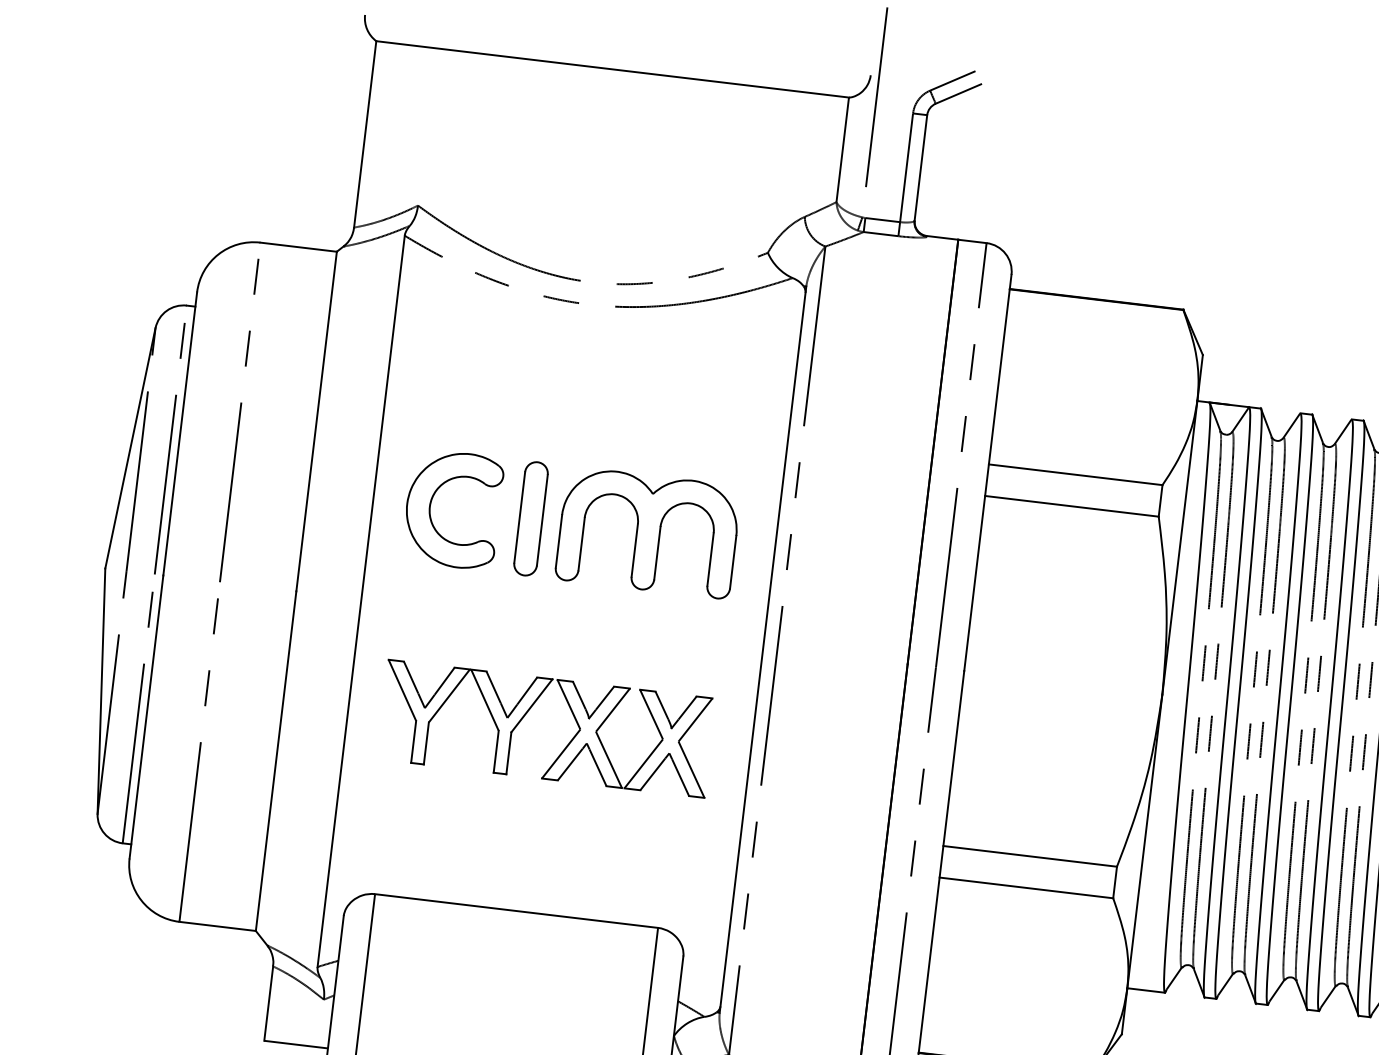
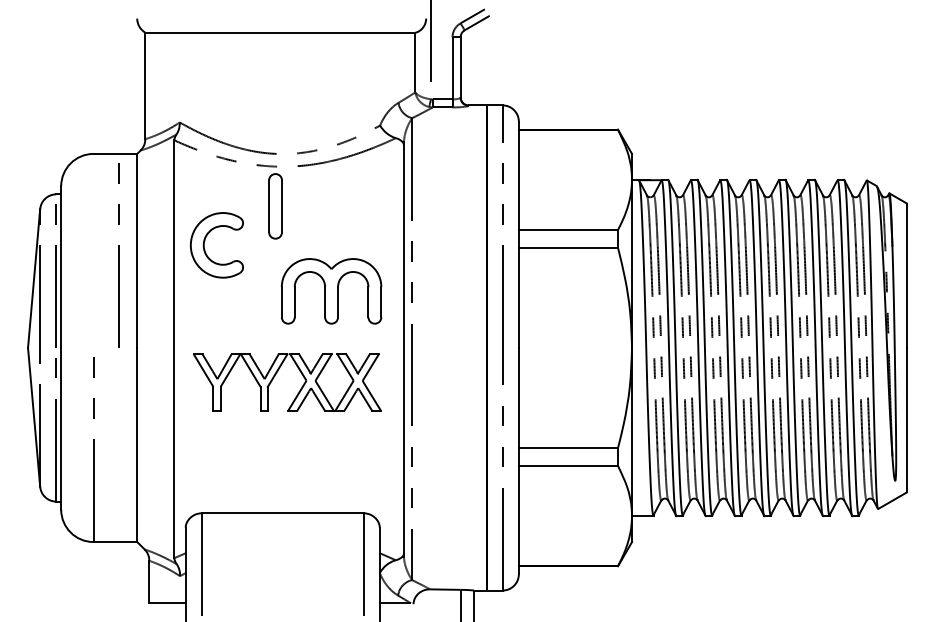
line: (239, 420) -> (118, 255), moved
part: (433, 500) -> (205, 241), moved
part: (530, 519) -> (275, 206), moved
part: (527, 715) -> (275, 376), moved

